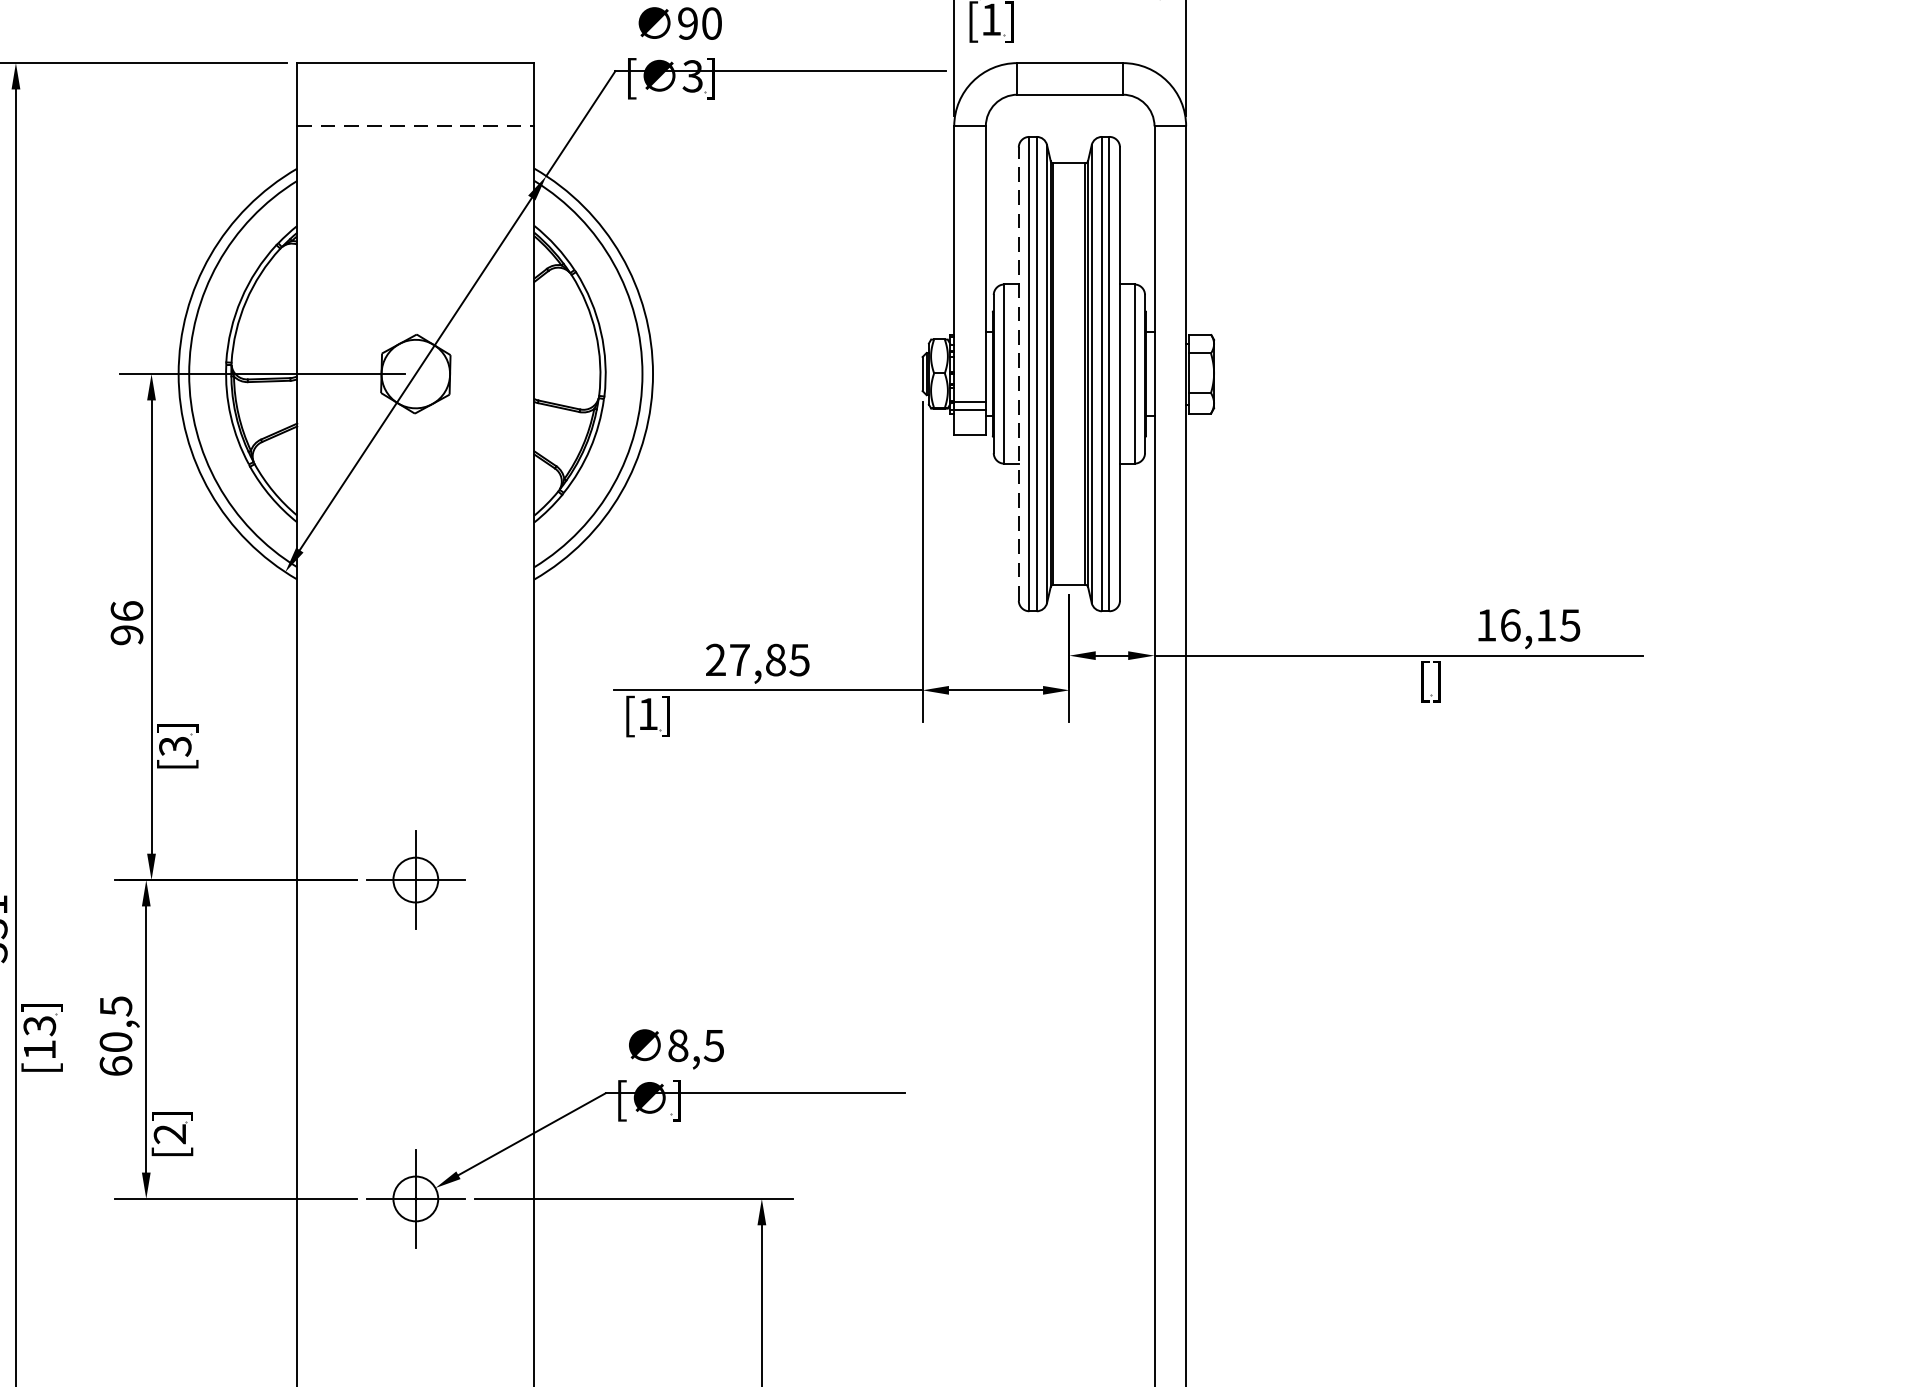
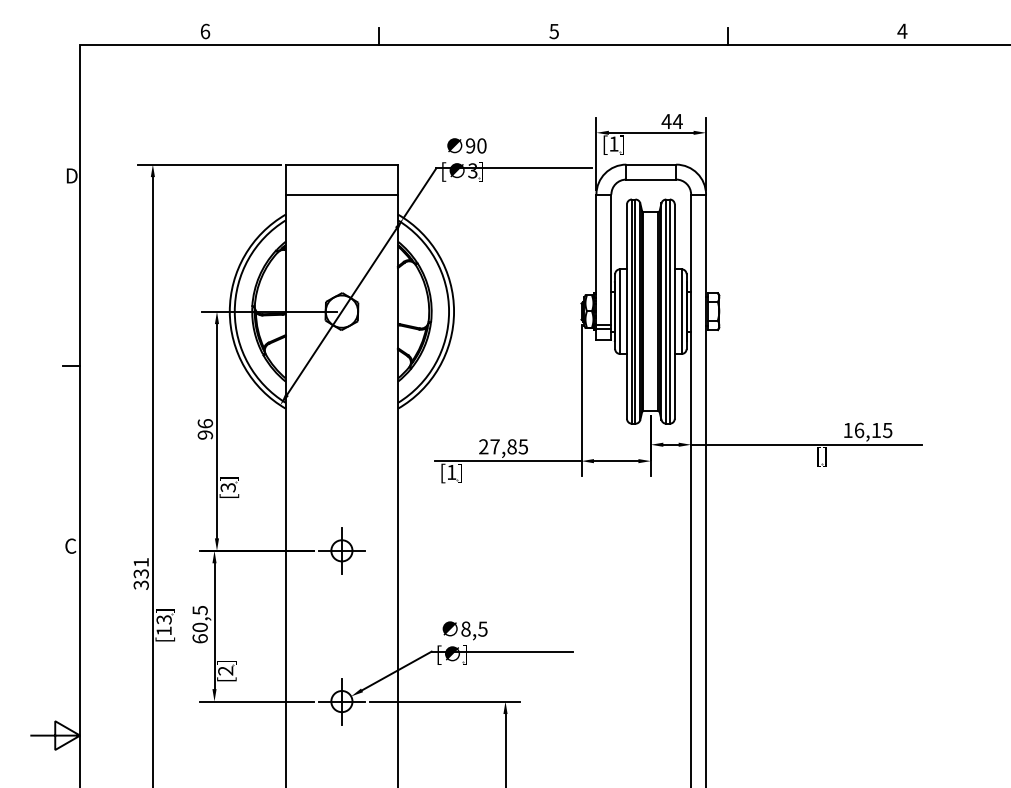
line: (417, 126) -> (342, 194), dashed -> solid
line: (1017, 373) -> (626, 311), dashed -> solid

